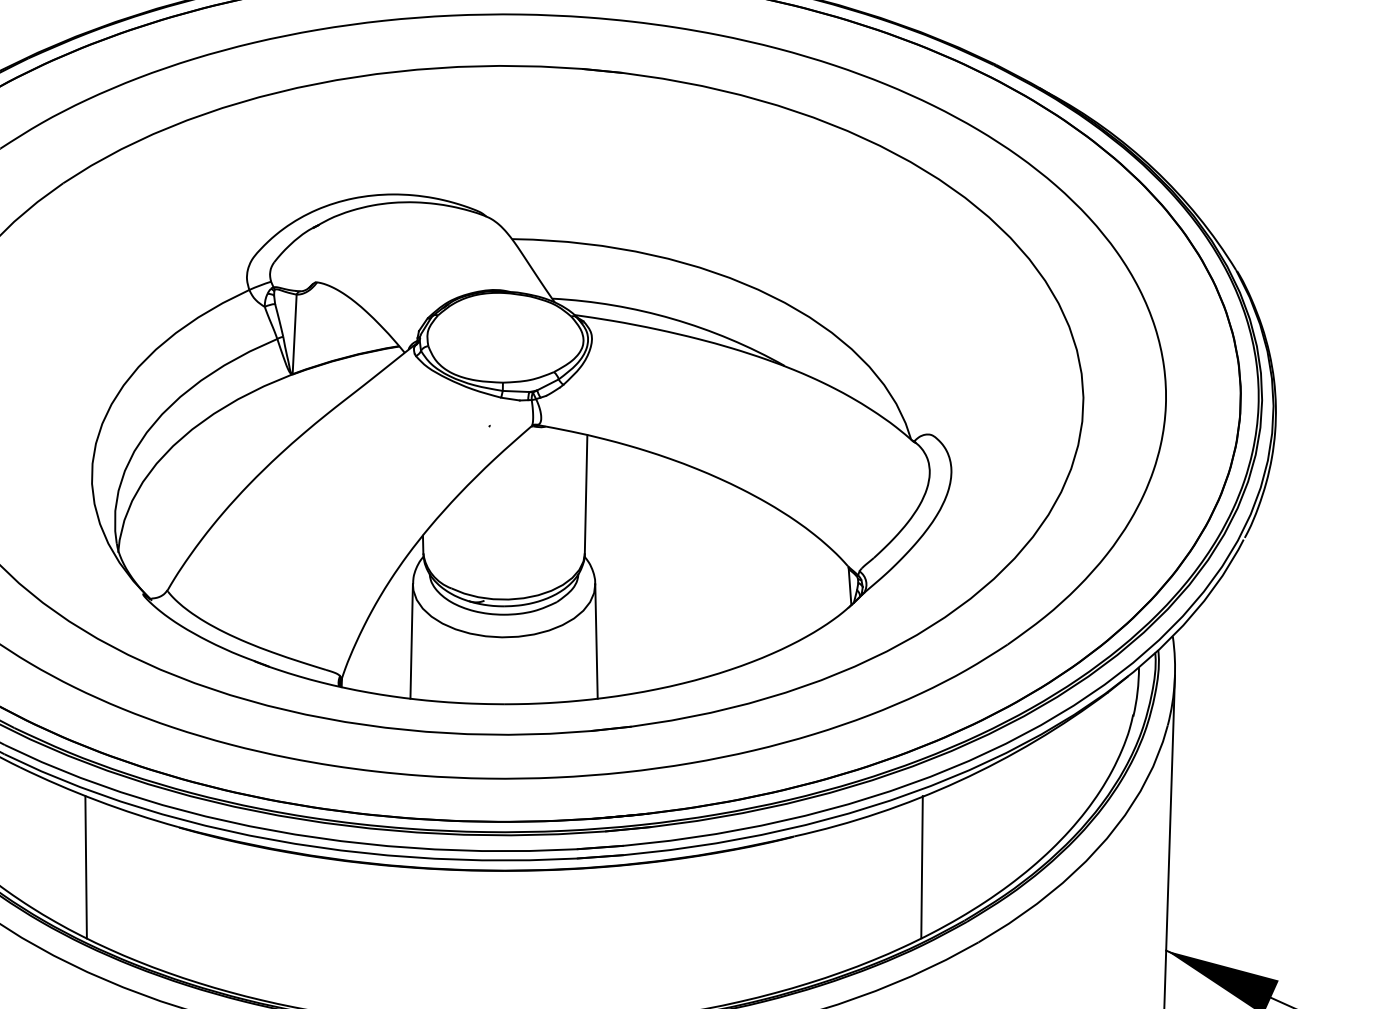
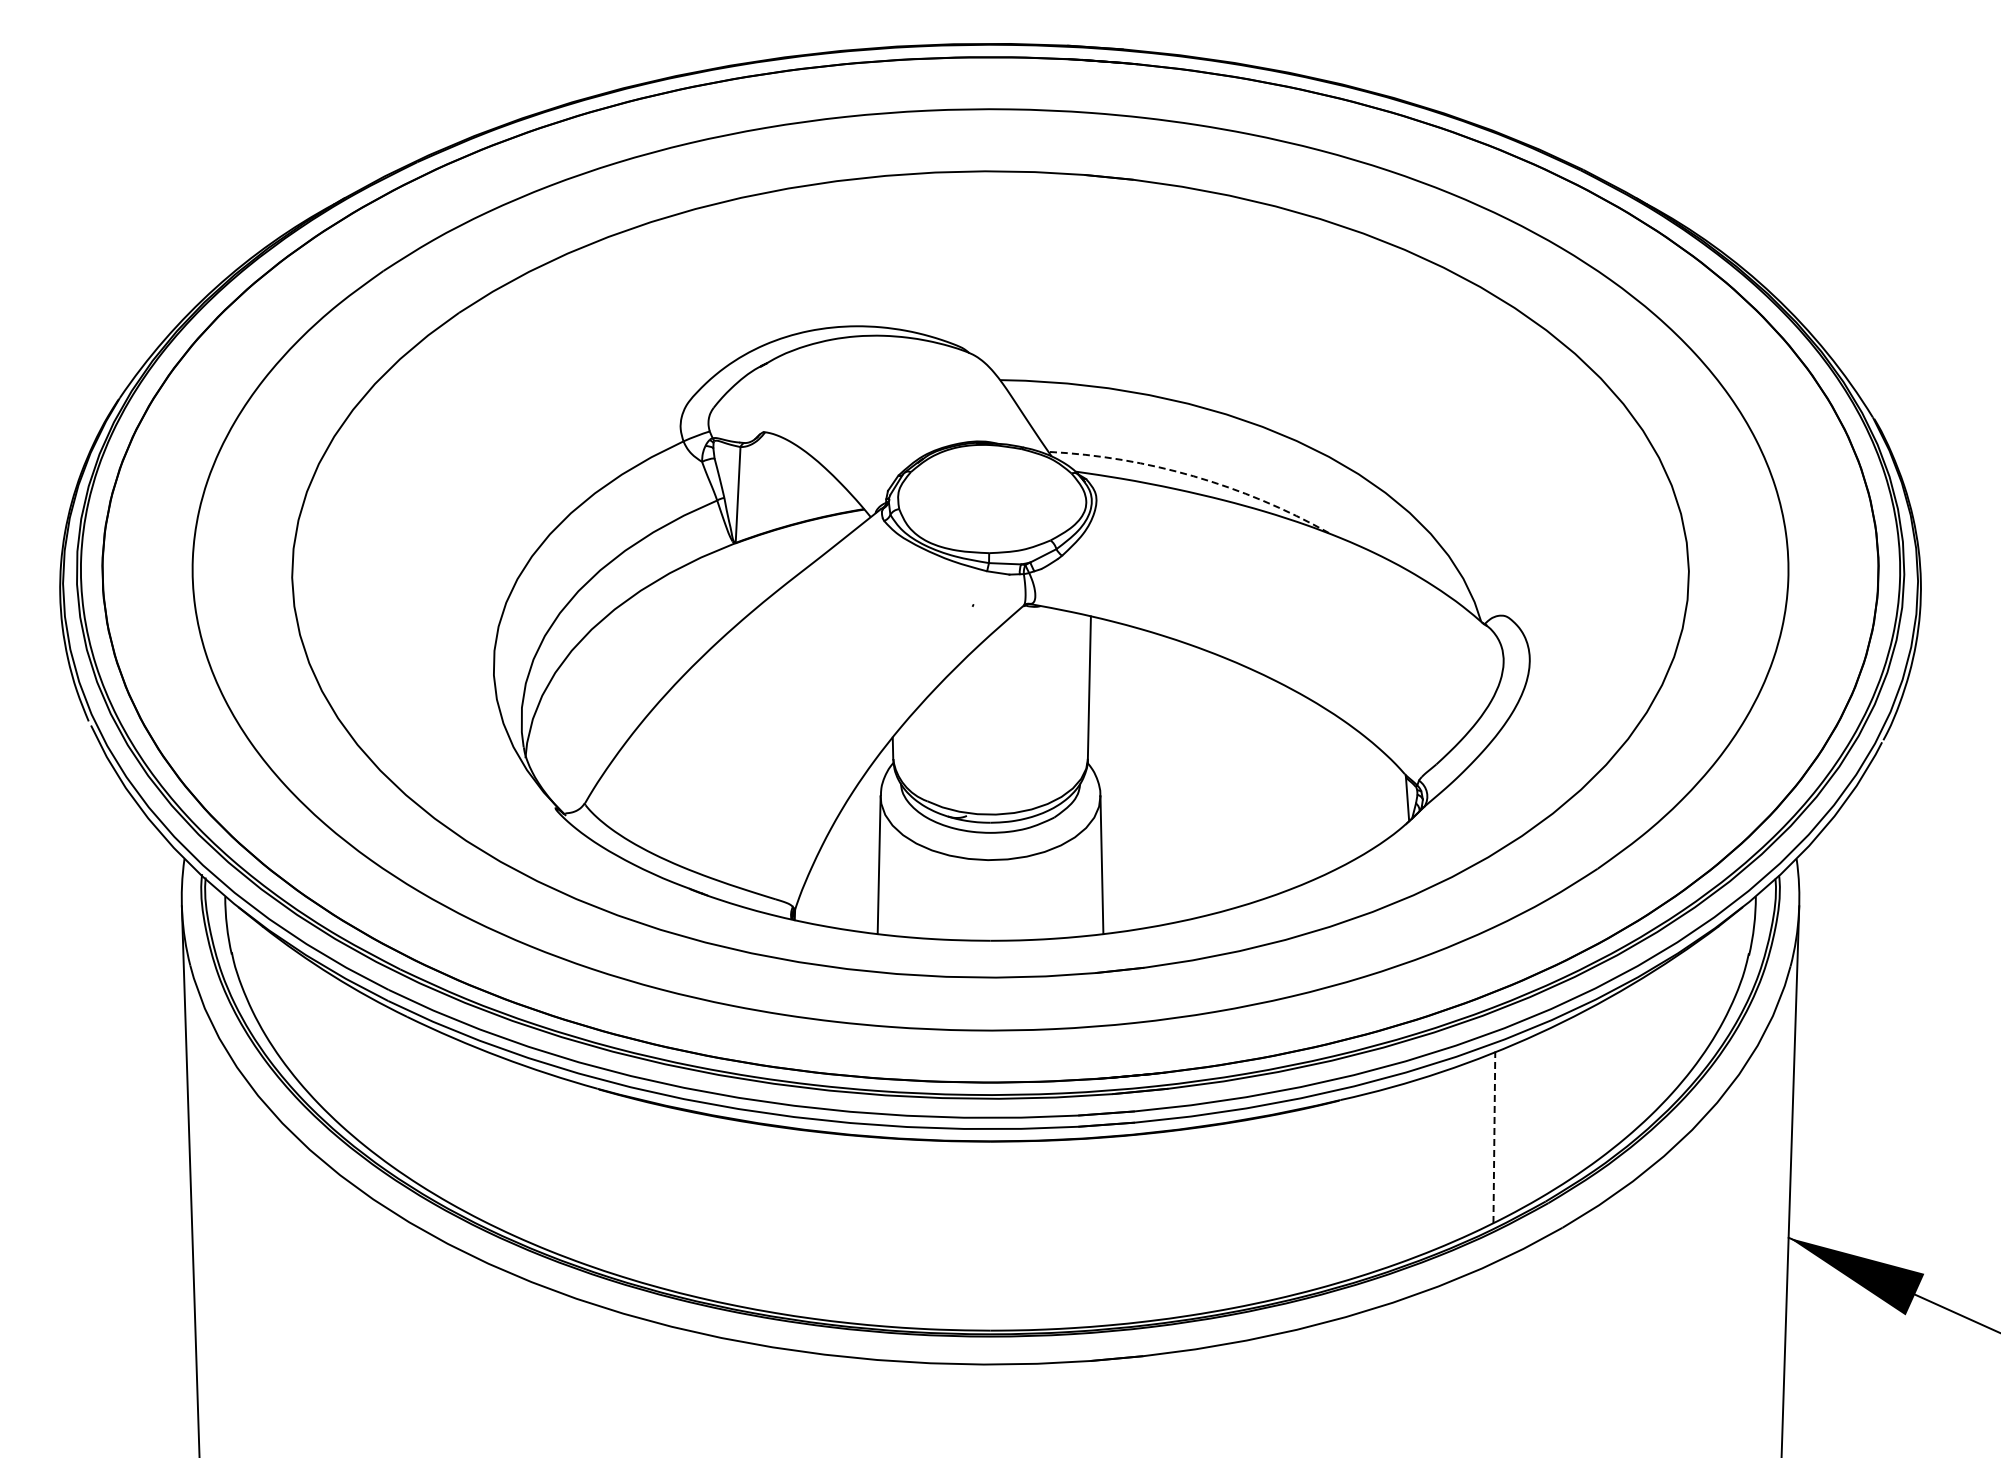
arc: (672, 319) -> (1193, 476), solid -> dashed
line: (85, 867) -> (486, 1137), removed
line: (922, 867) -> (1494, 1137), solid -> dashed

